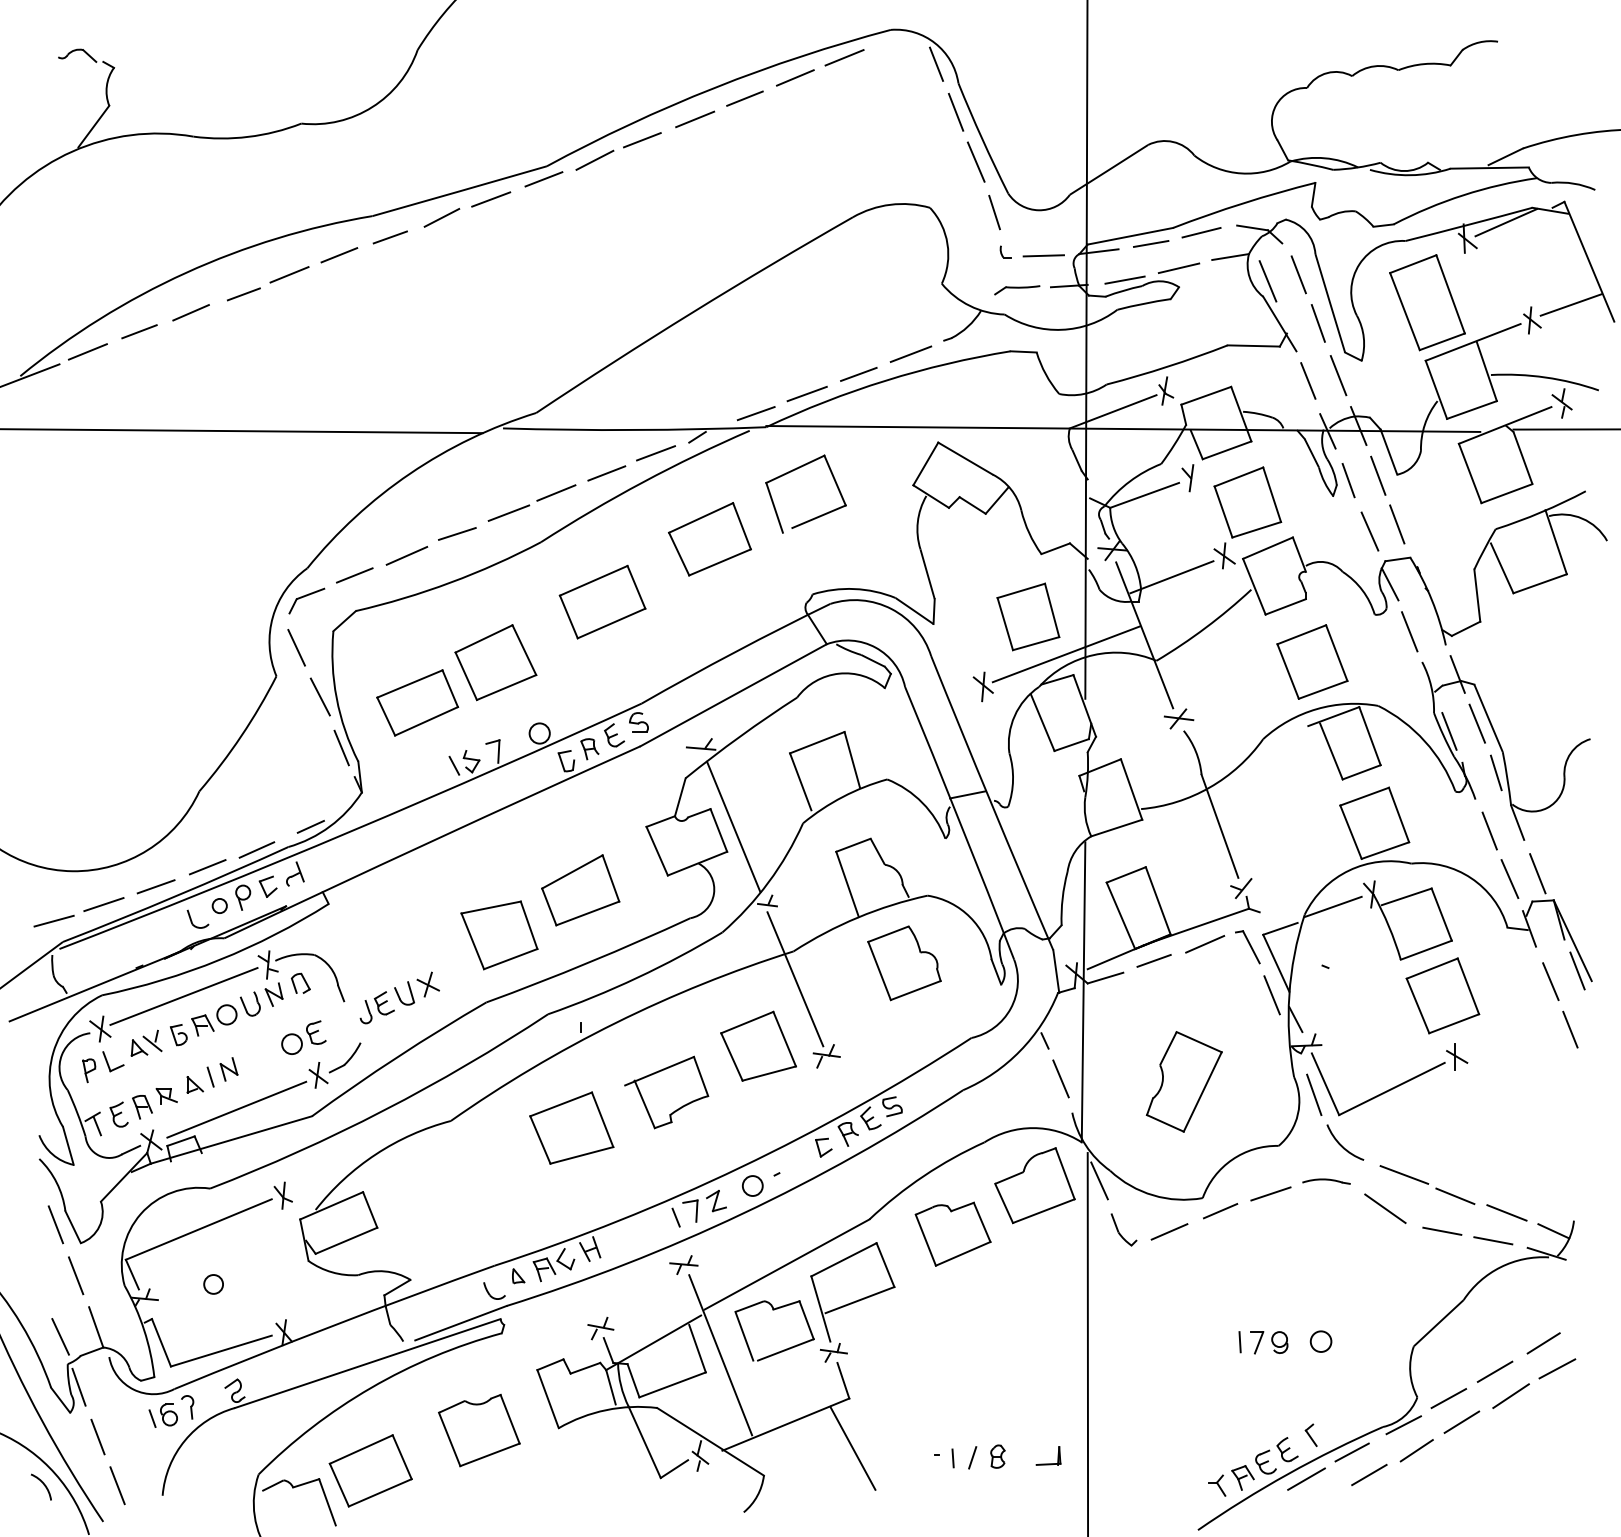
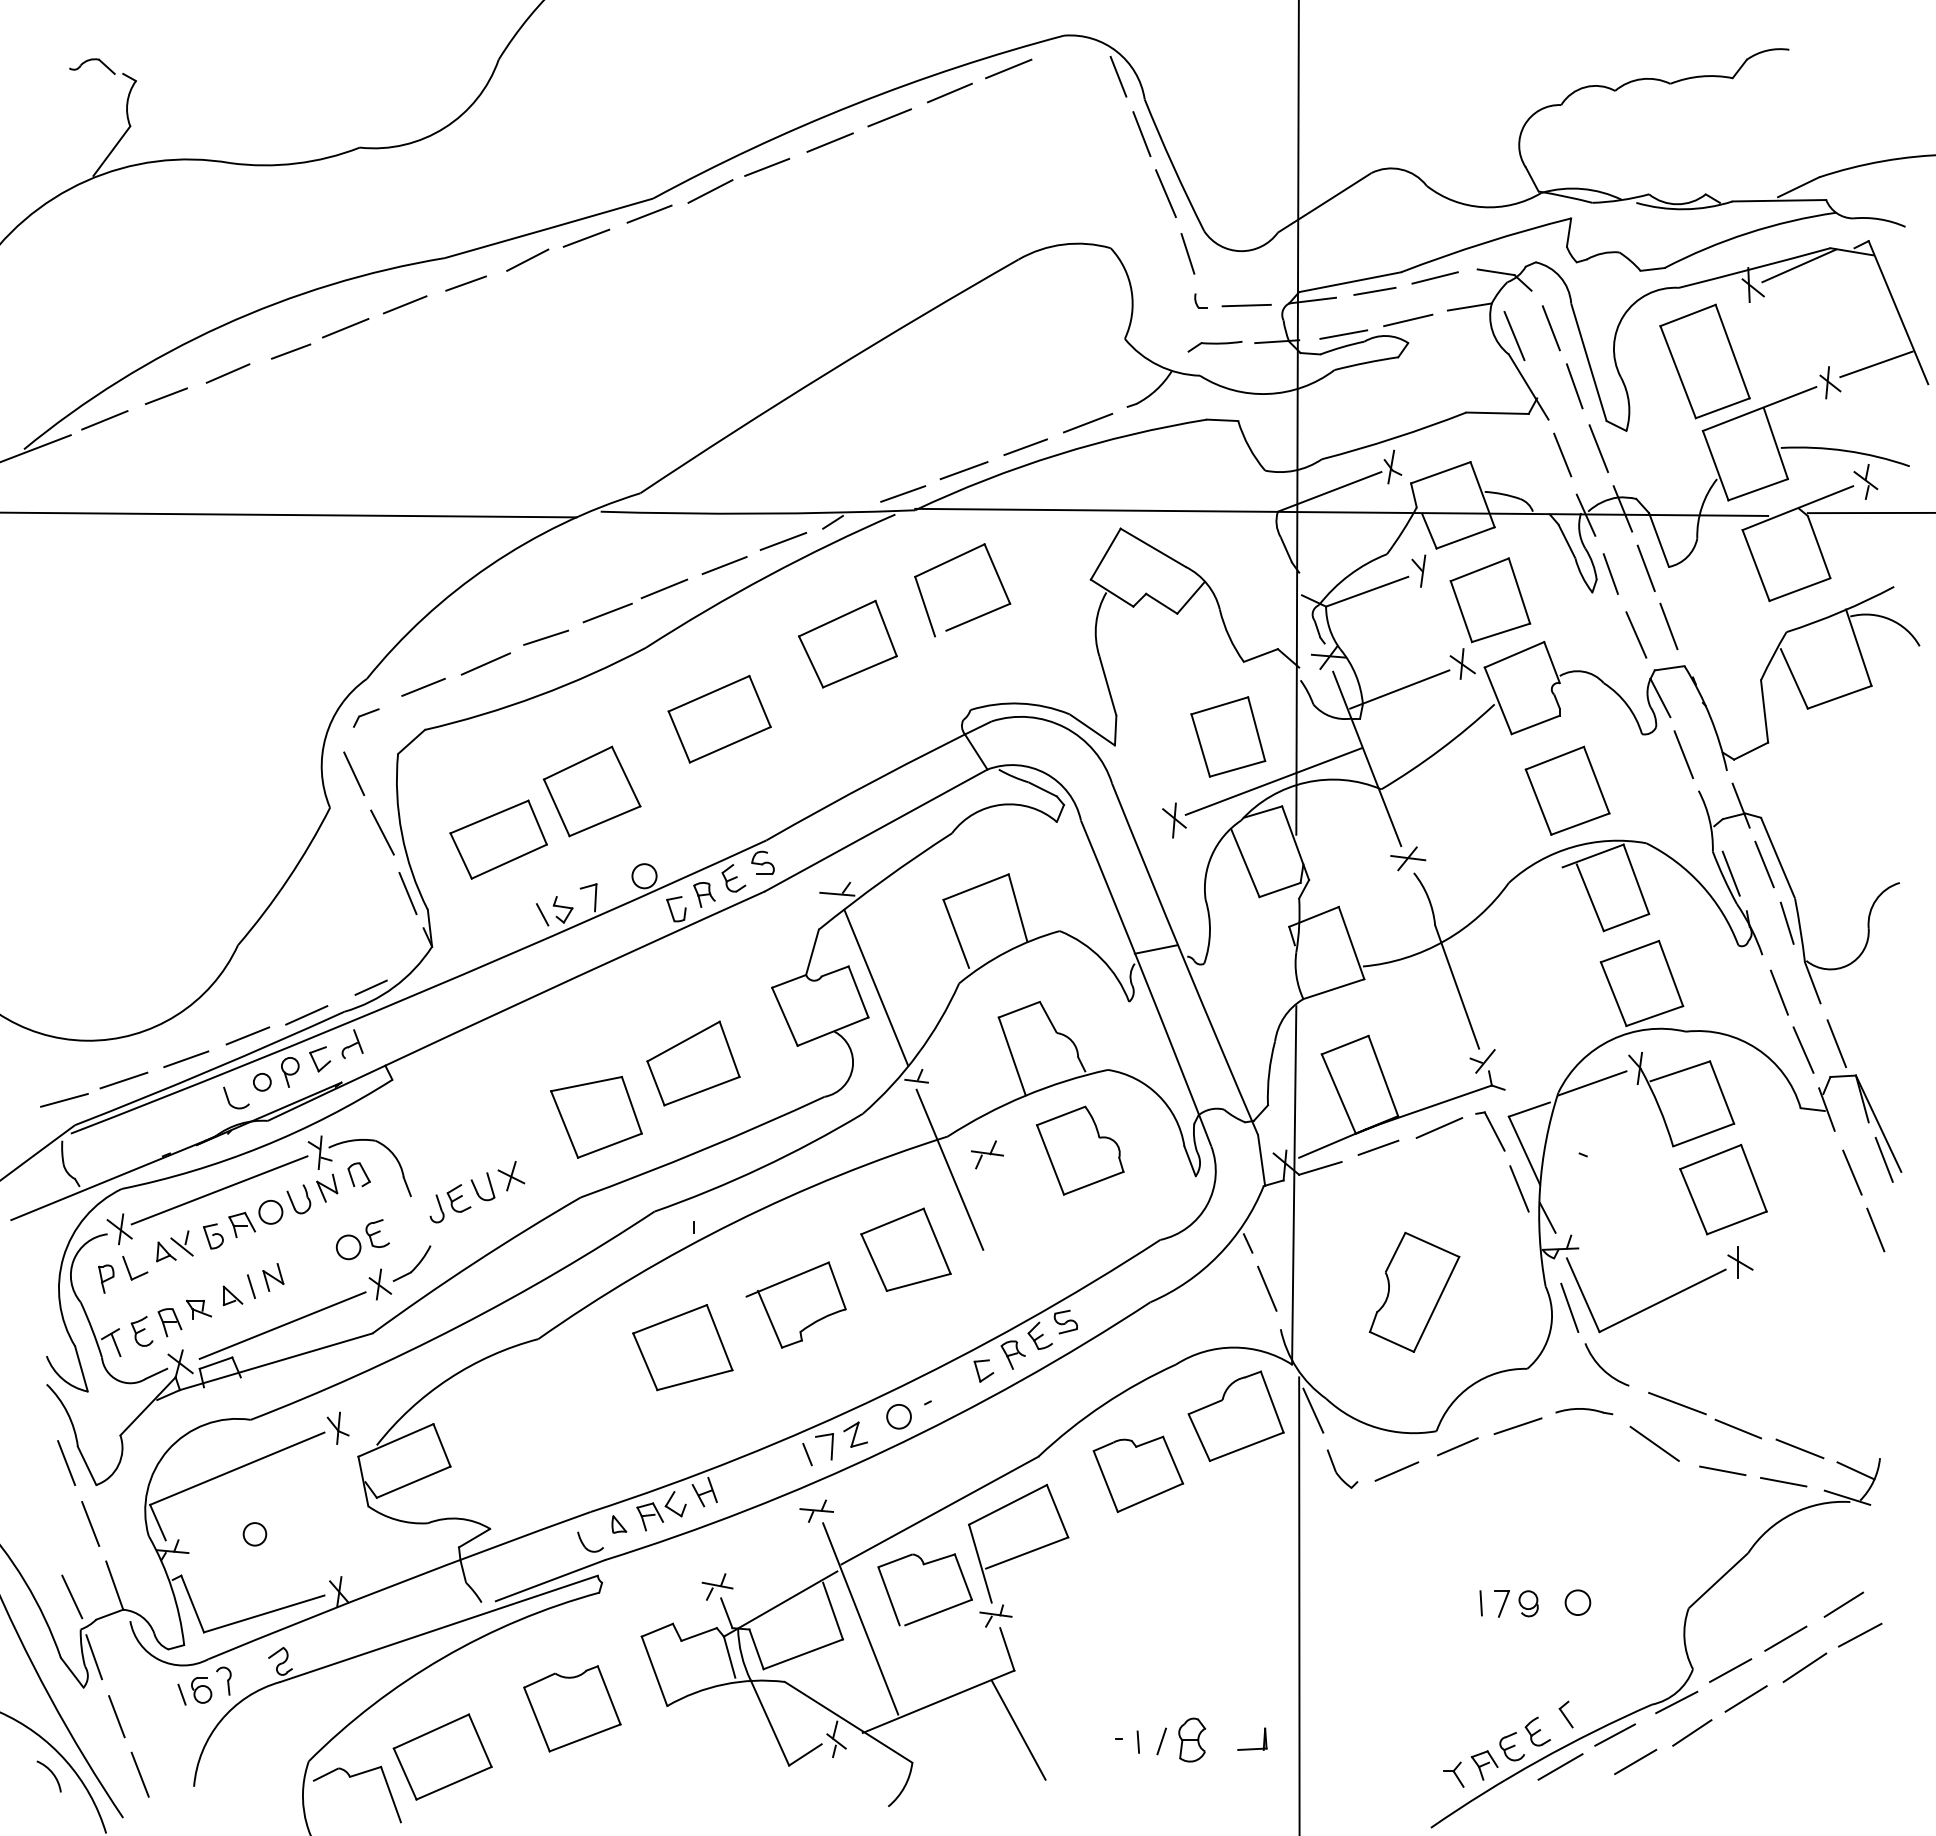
part: (306, 600) -> (366, 717), size x0.6
part: (826, 1056) -> (987, 1154), moved
part: (997, 1456) -> (1191, 1739), size x1.6

